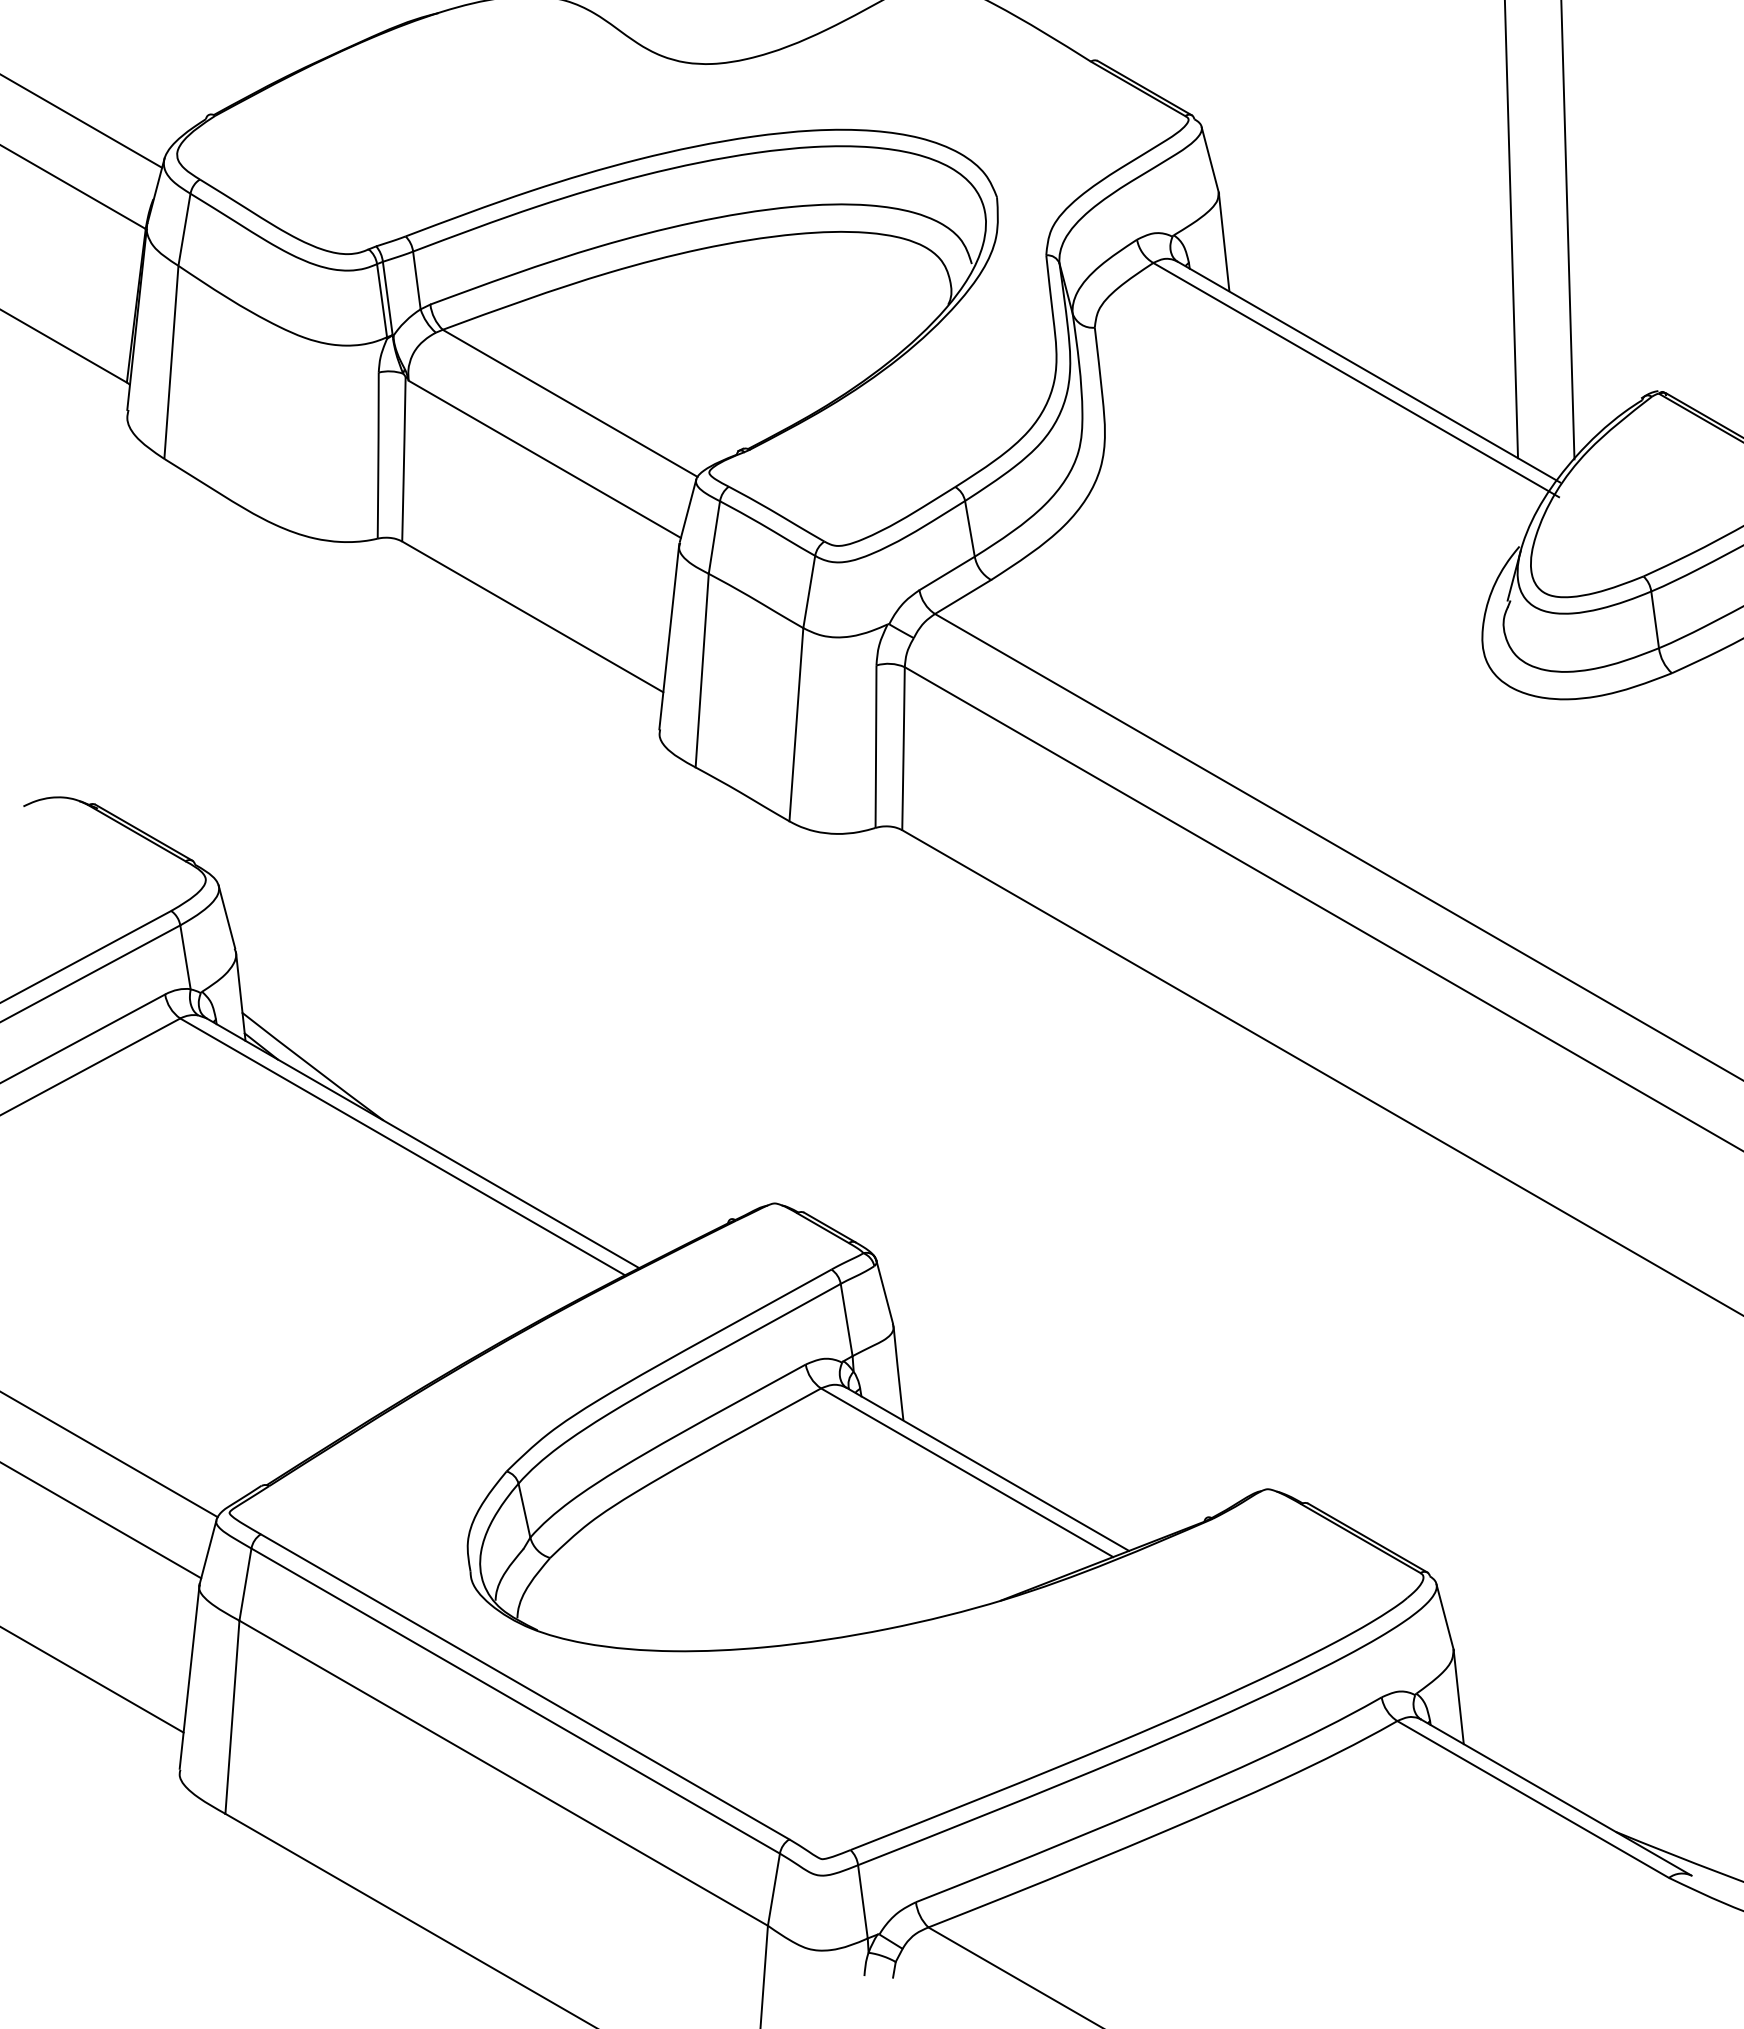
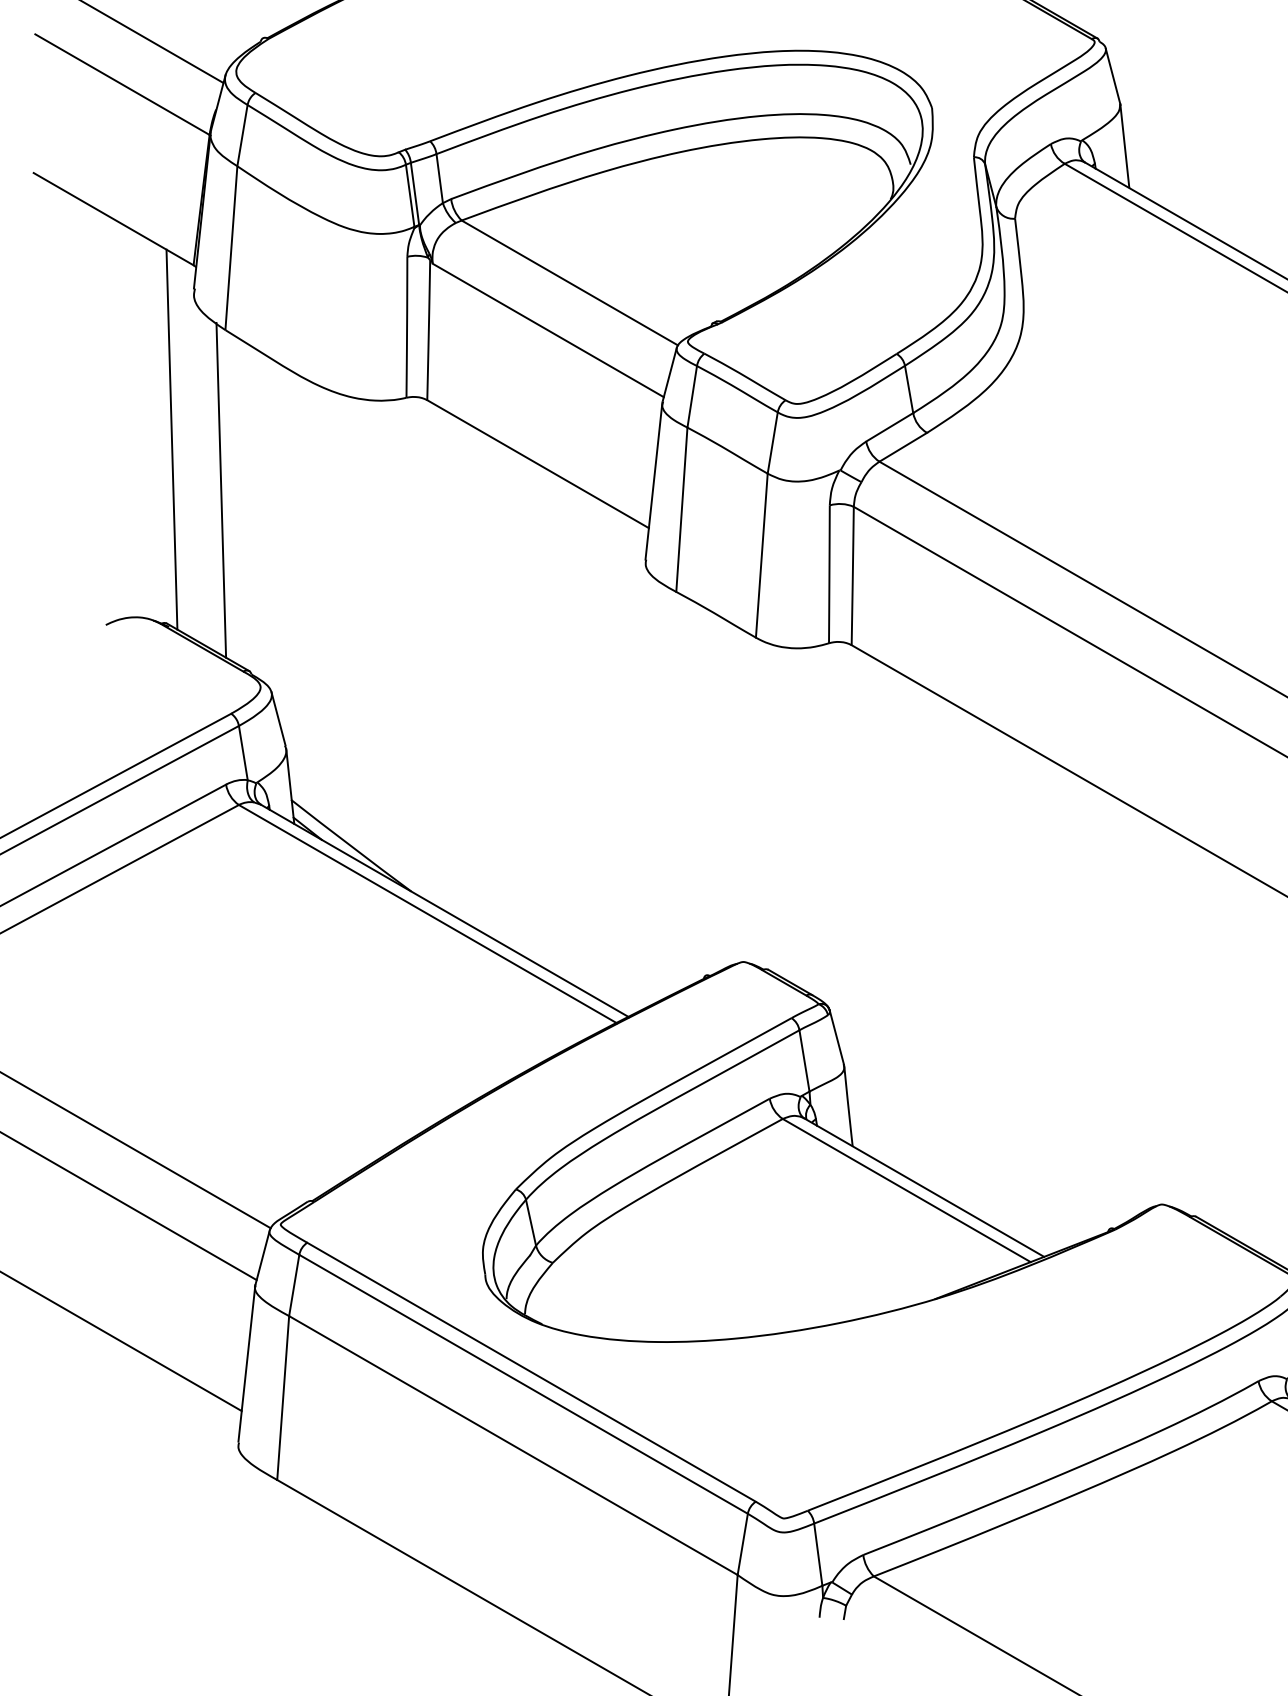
line: (100, 587) -> (171, 439), added
line: (159, 647) -> (221, 490), added

